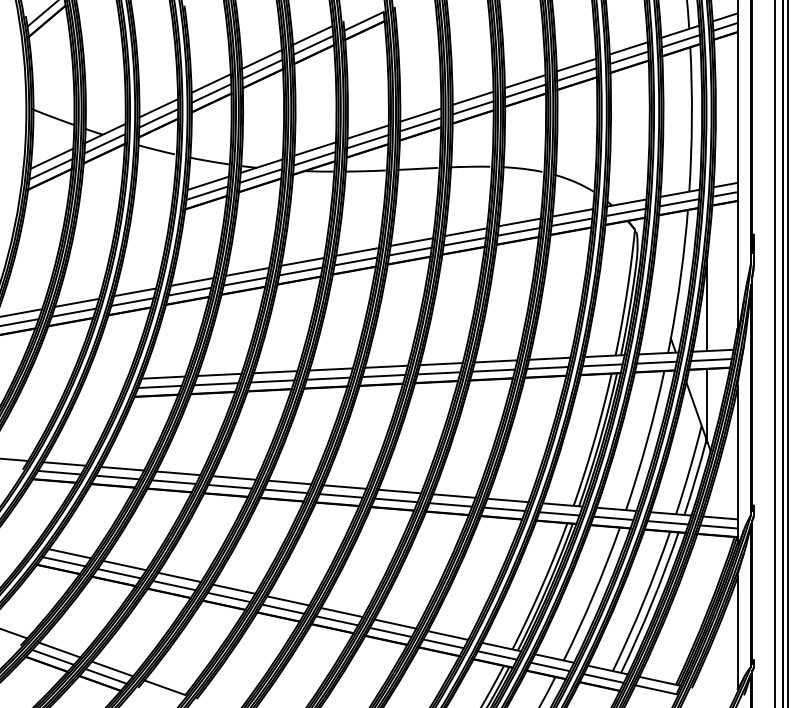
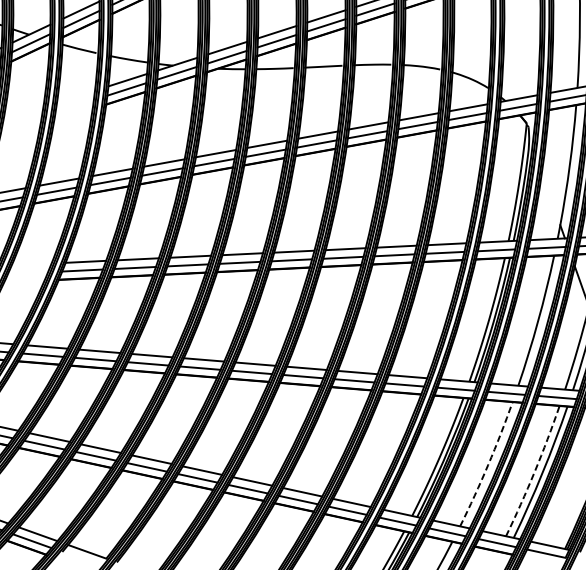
arc: (593, 594) -> (487, 464), solid -> dashed
arc: (643, 602) -> (534, 472), solid -> dashed

